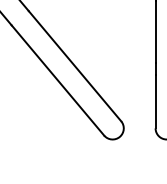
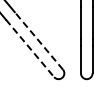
line: (74, 65) -> (38, 40), solid -> dashed
line: (58, 80) -> (30, 48), solid -> dashed

